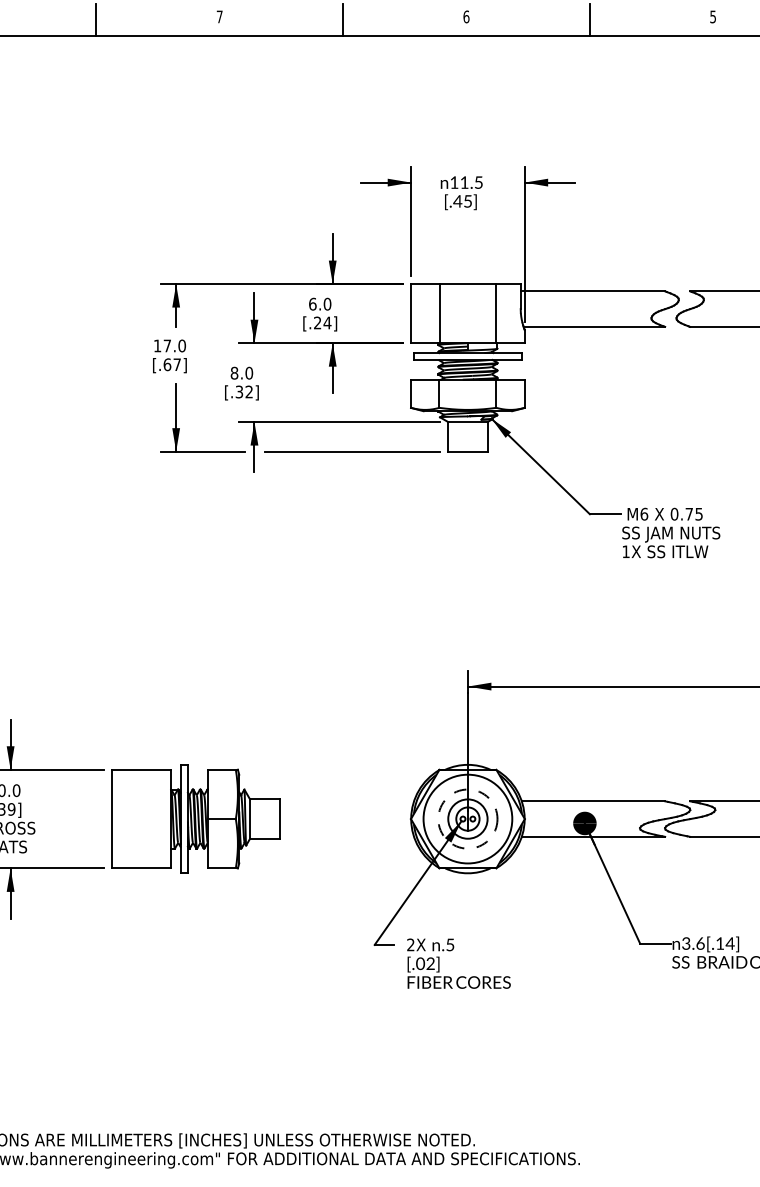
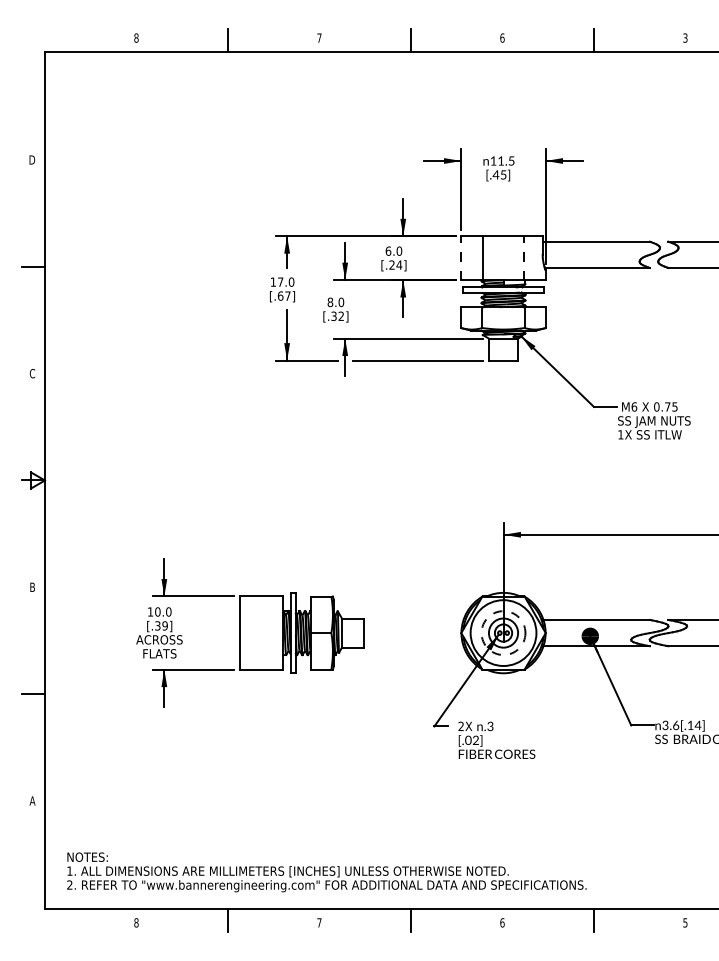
text: (713, 16) -> (685, 37), 5 -> 3
line: (411, 314) -> (461, 258), solid -> dashed
line: (496, 314) -> (524, 258), solid -> dashed
text: (450, 943) -> (490, 725), .5 -> .3

